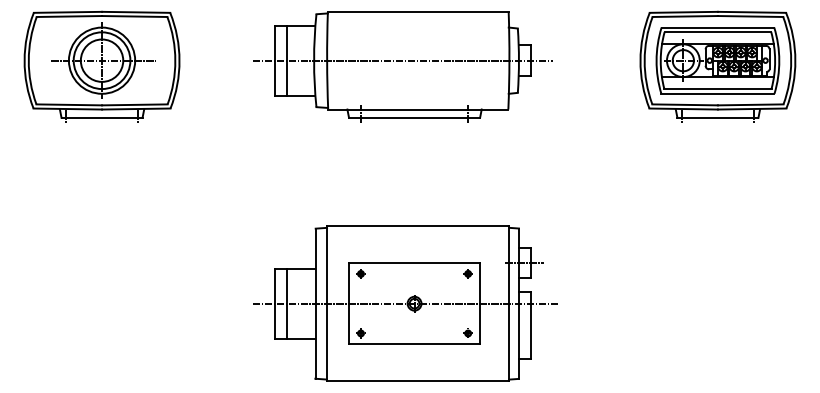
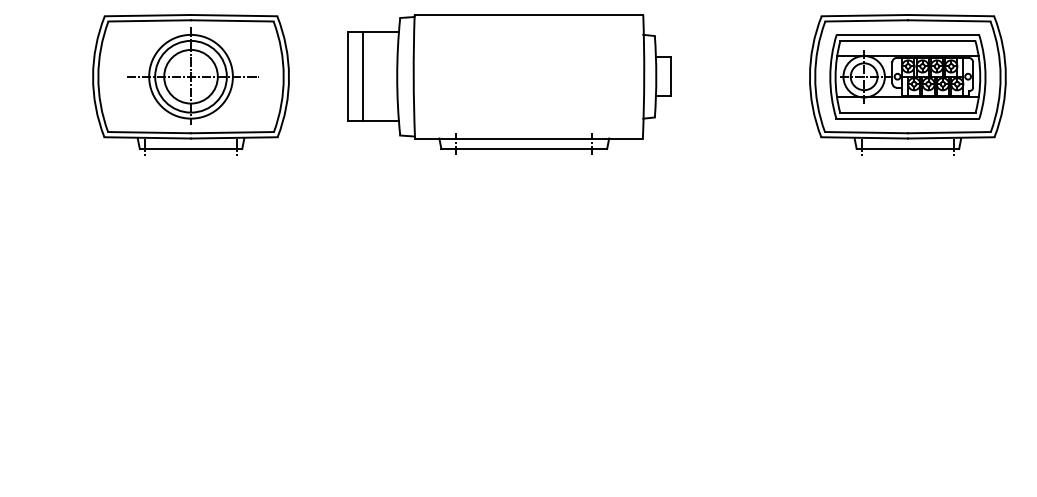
line: (402, 60) -> (509, 76), removed
part: (101, 66) -> (190, 84), moved
part: (405, 303) -> (512, 383), removed

